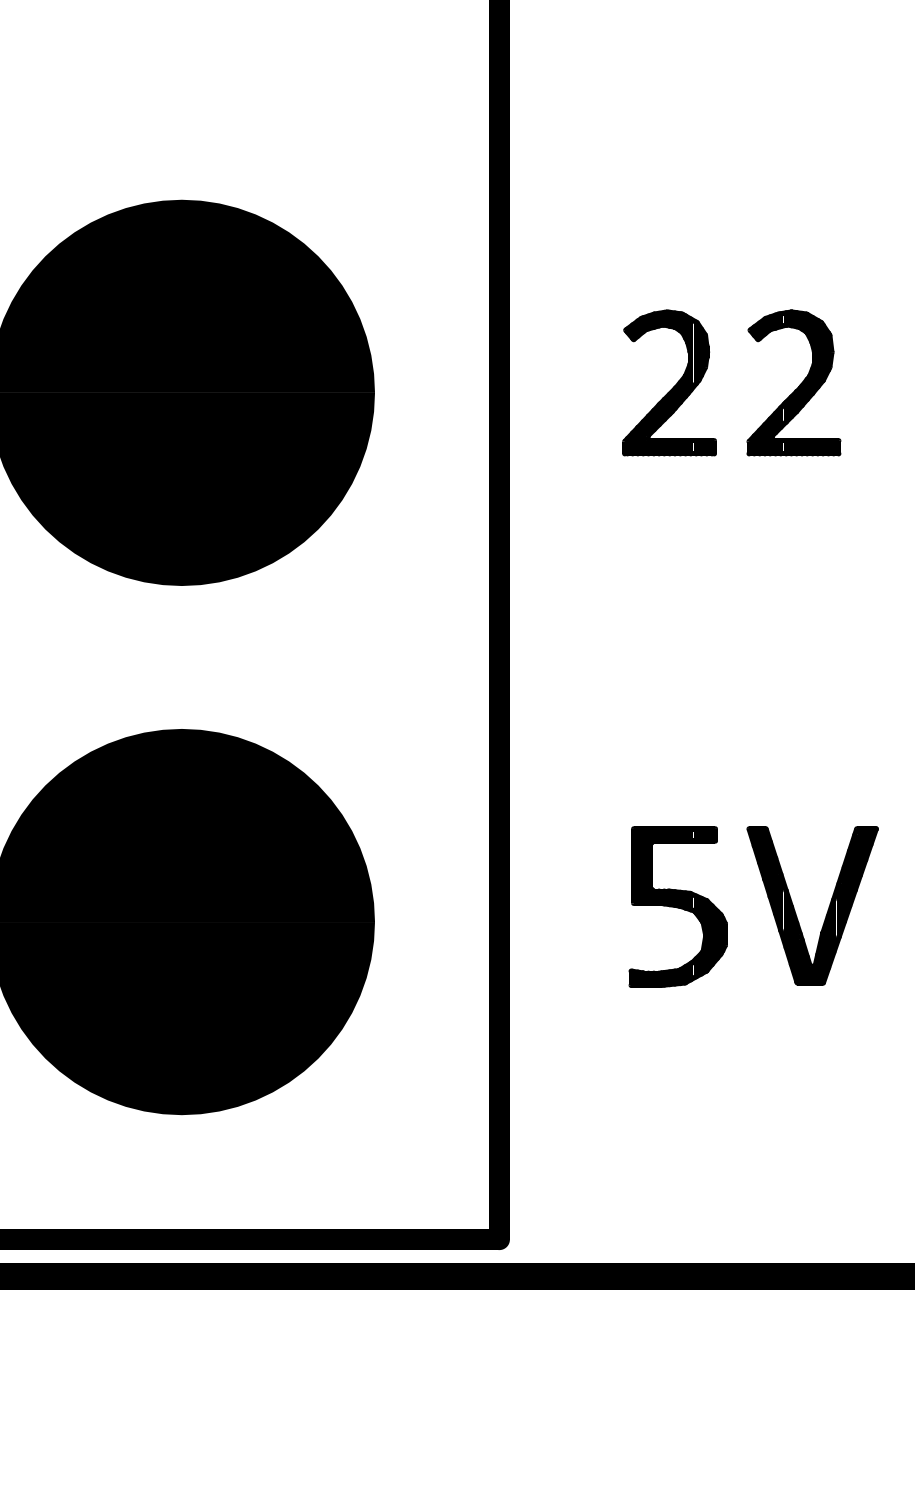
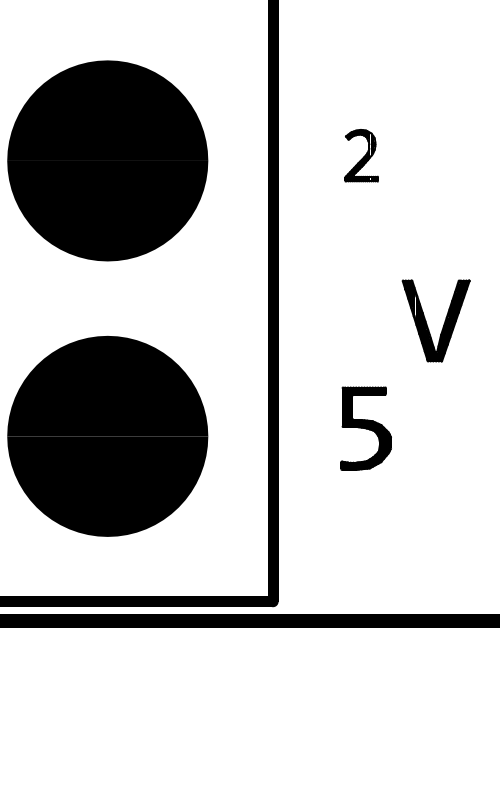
part: (669, 382) -> (361, 155), size x0.7
part: (792, 382) -> (425, 155), removed
part: (796, 910) -> (427, 323), moved

